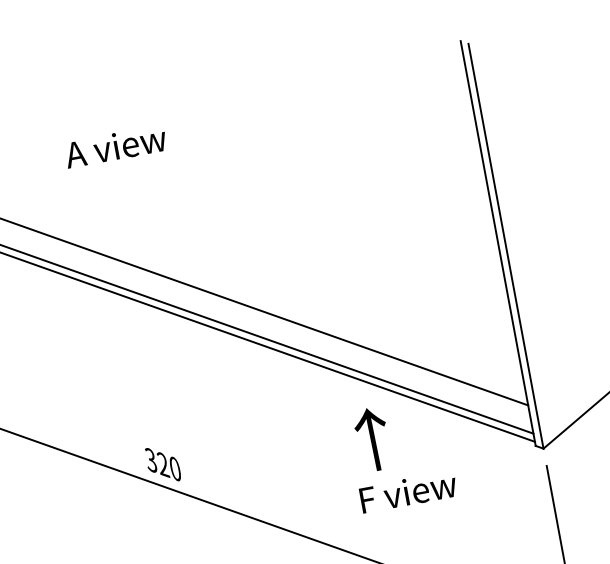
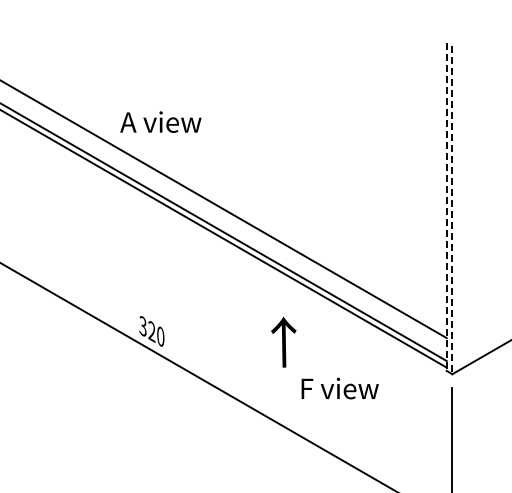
text: (115, 145) -> (160, 121), moved
line: (498, 244) -> (446, 207), solid -> dashed
line: (506, 246) -> (452, 210), solid -> dashed
text: (372, 438) -> (283, 341), moved

